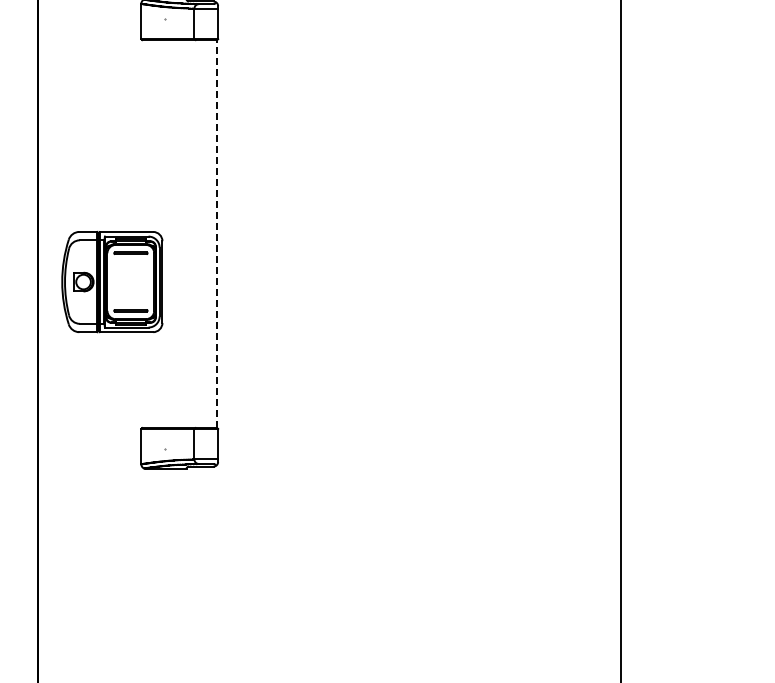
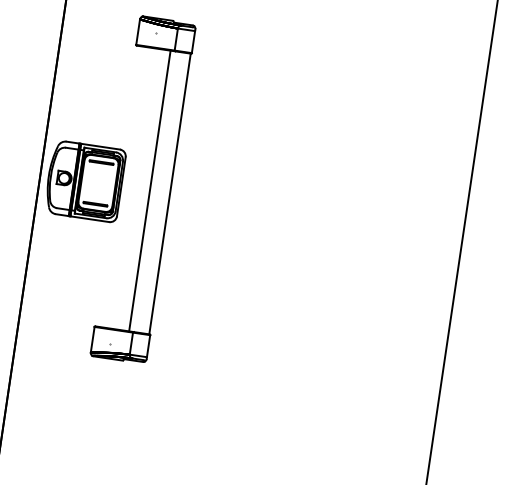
line: (188, 234) -> (149, 191), added
line: (216, 234) -> (169, 194), dashed -> solid
part: (112, 282) -> (85, 181), moved

